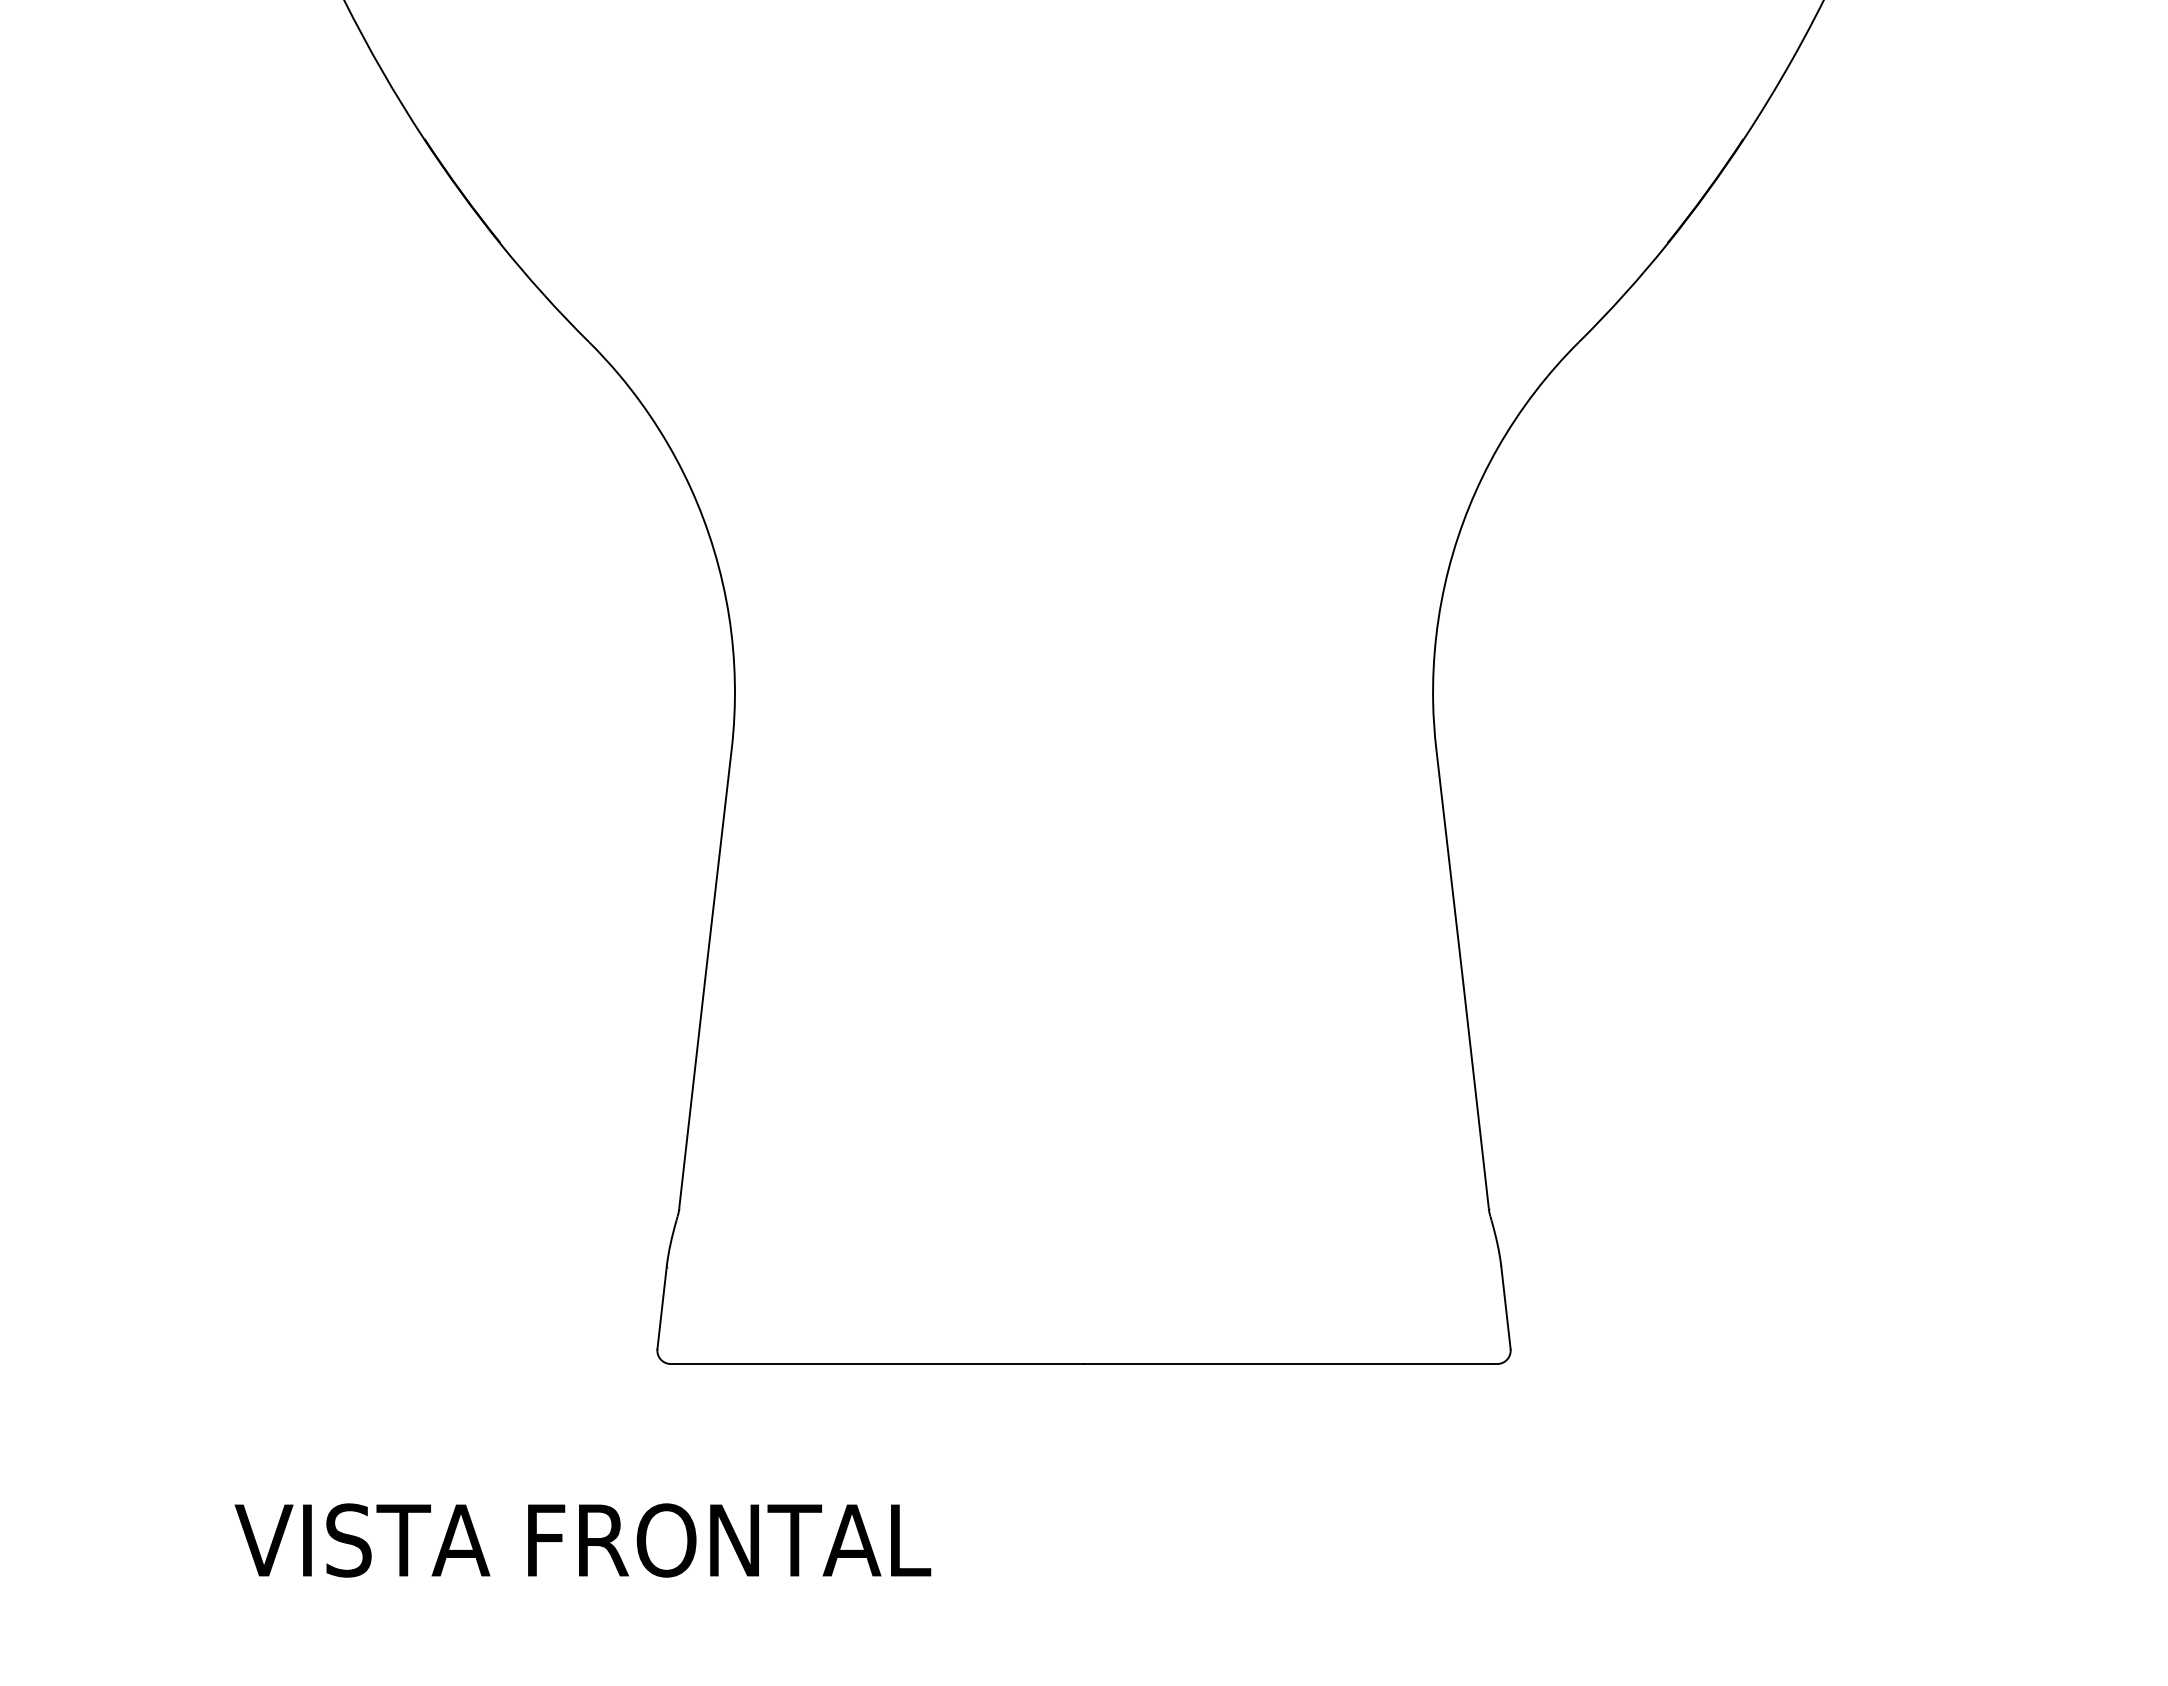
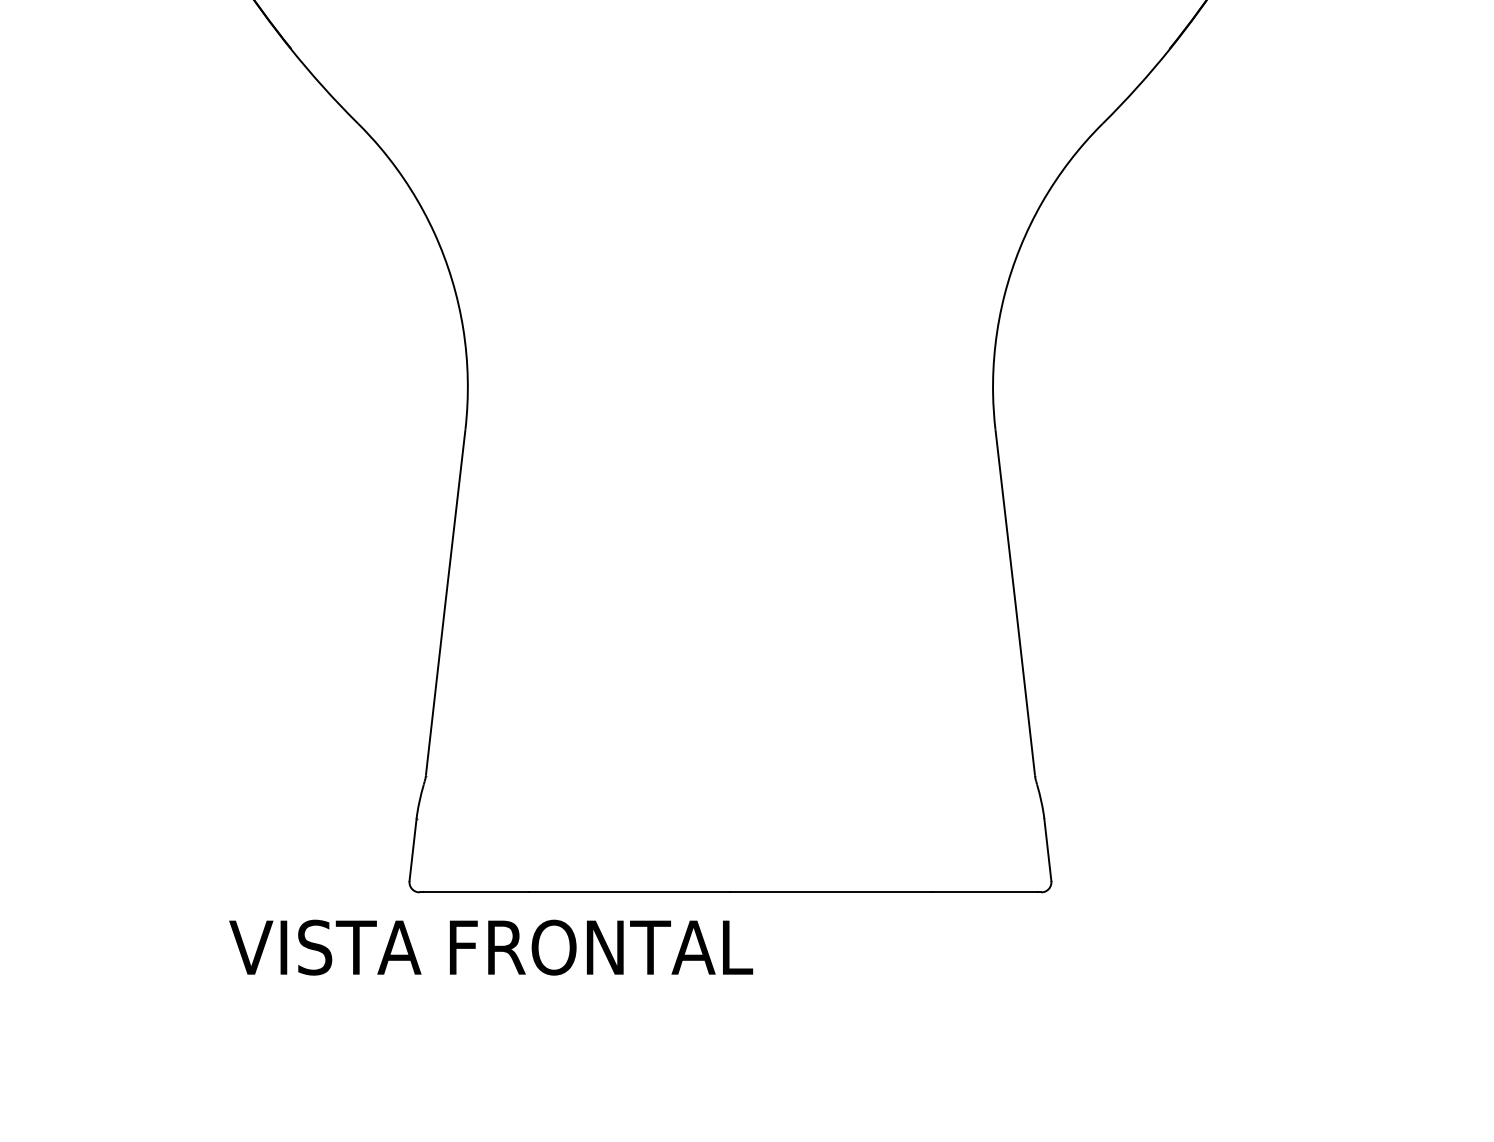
text: (582, 1540) -> (490, 947), moved

